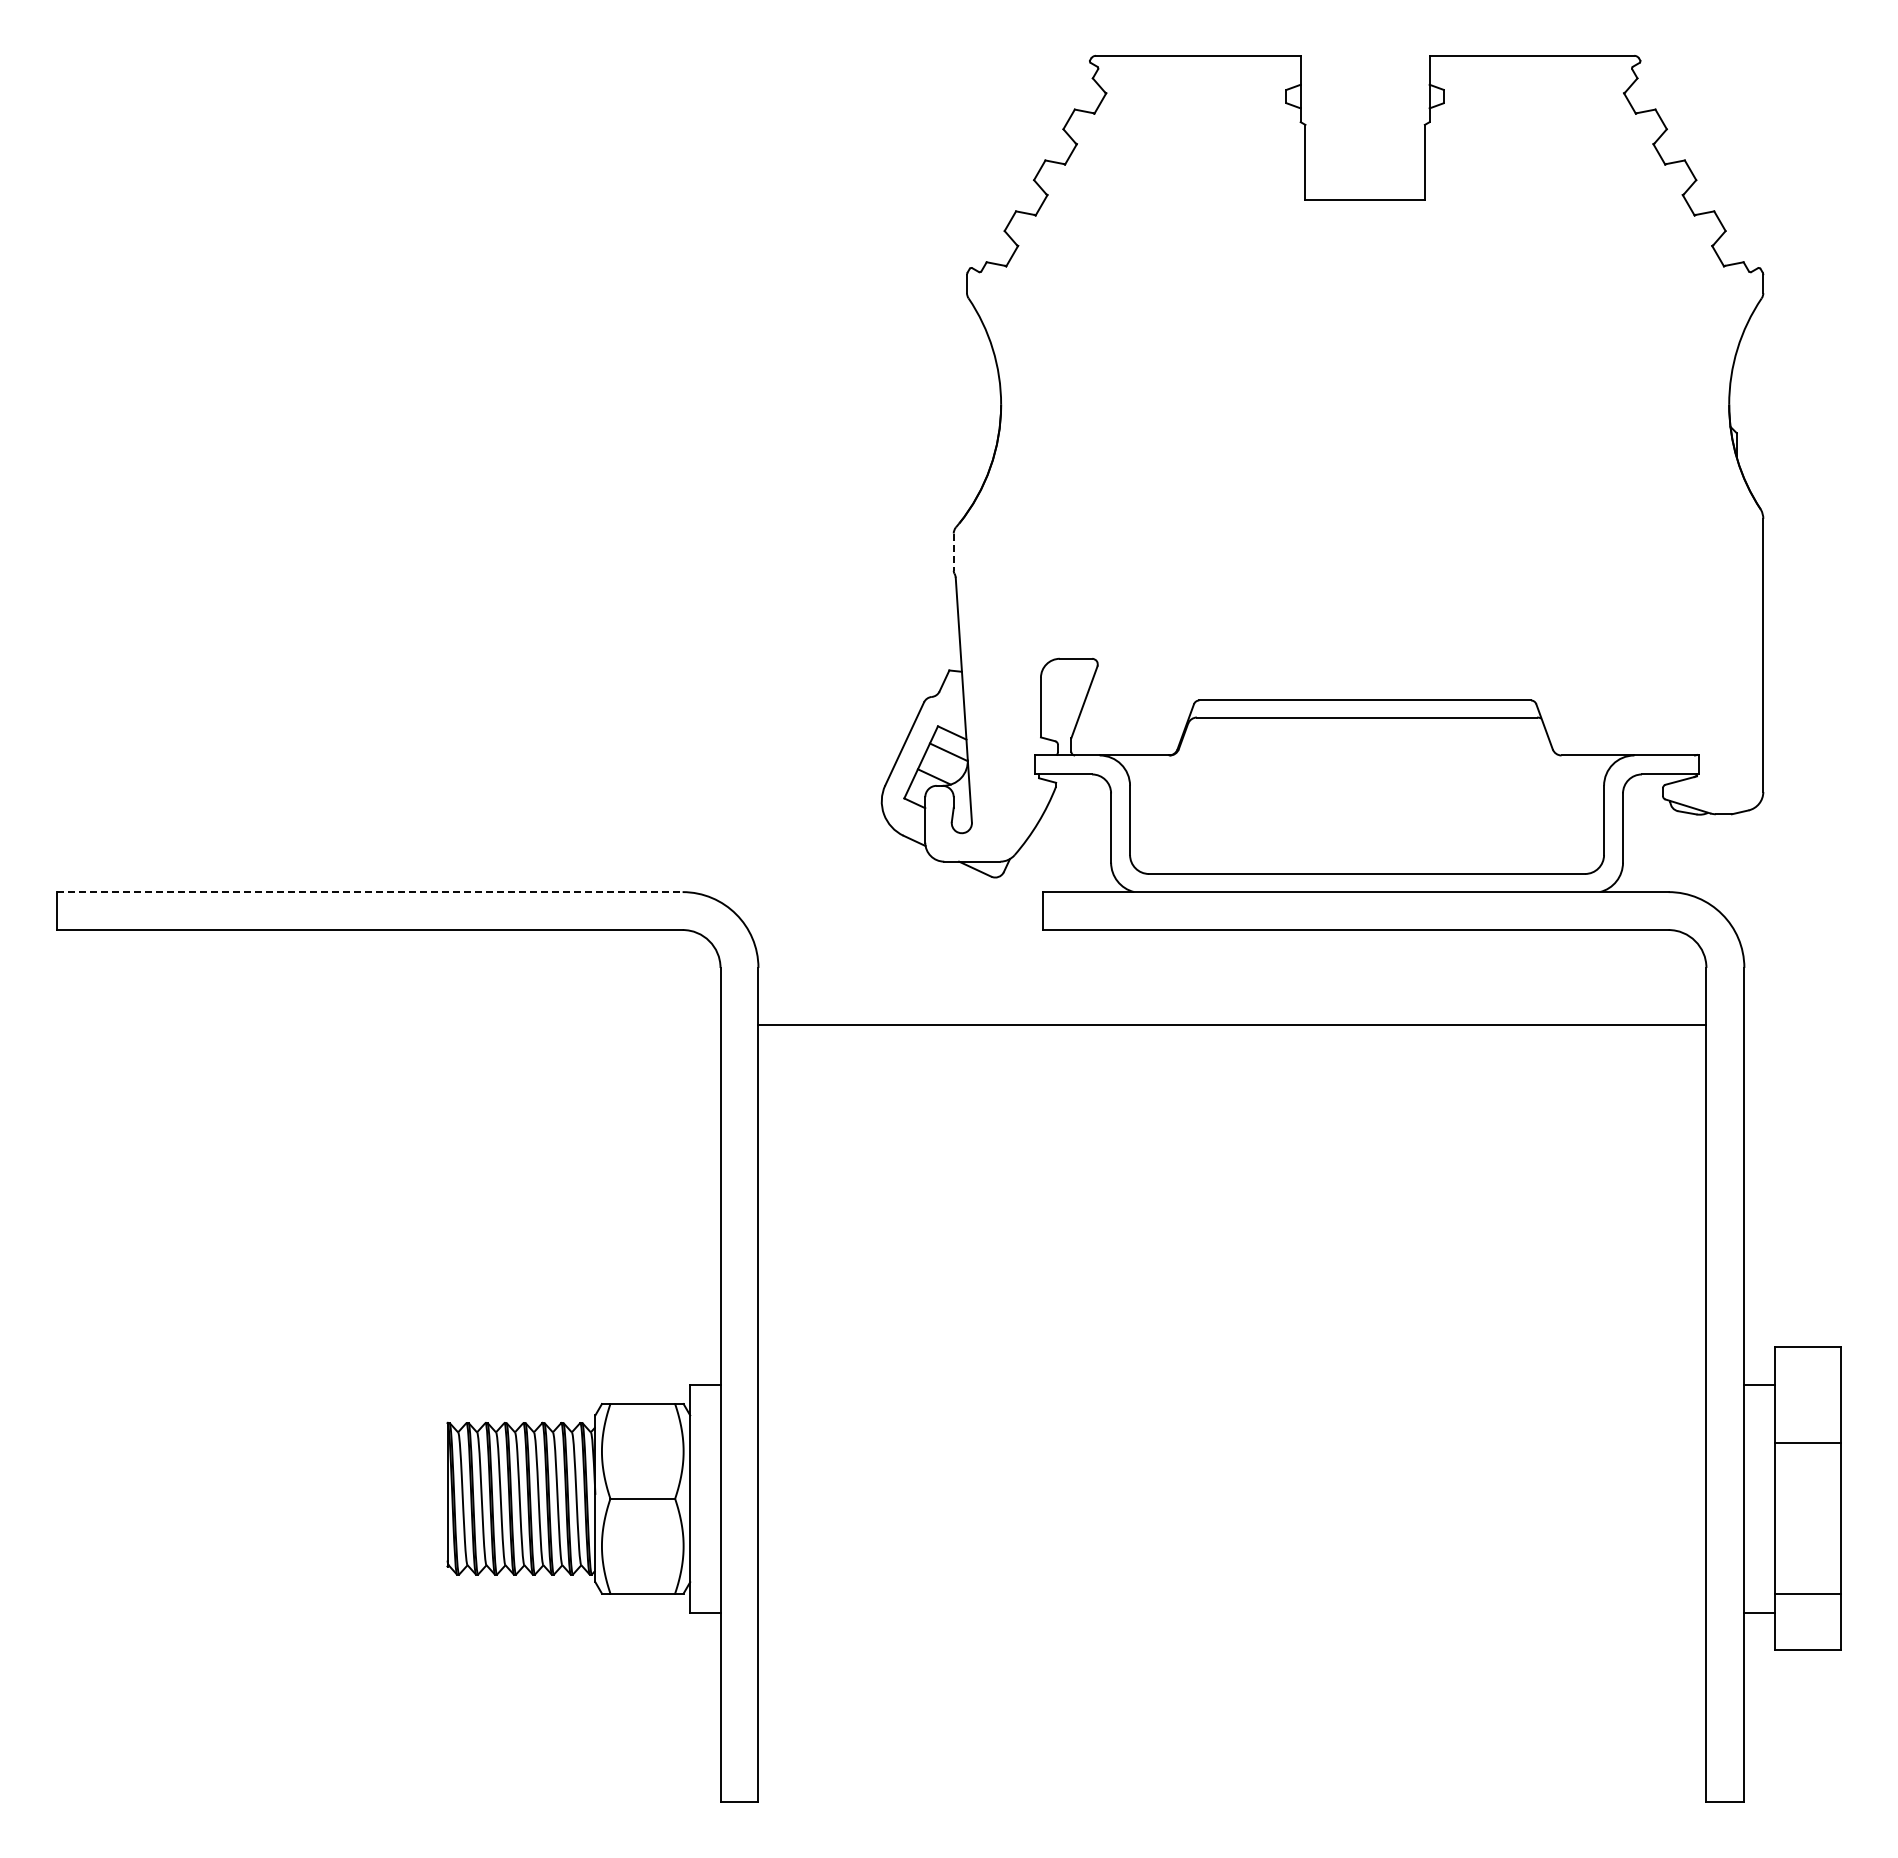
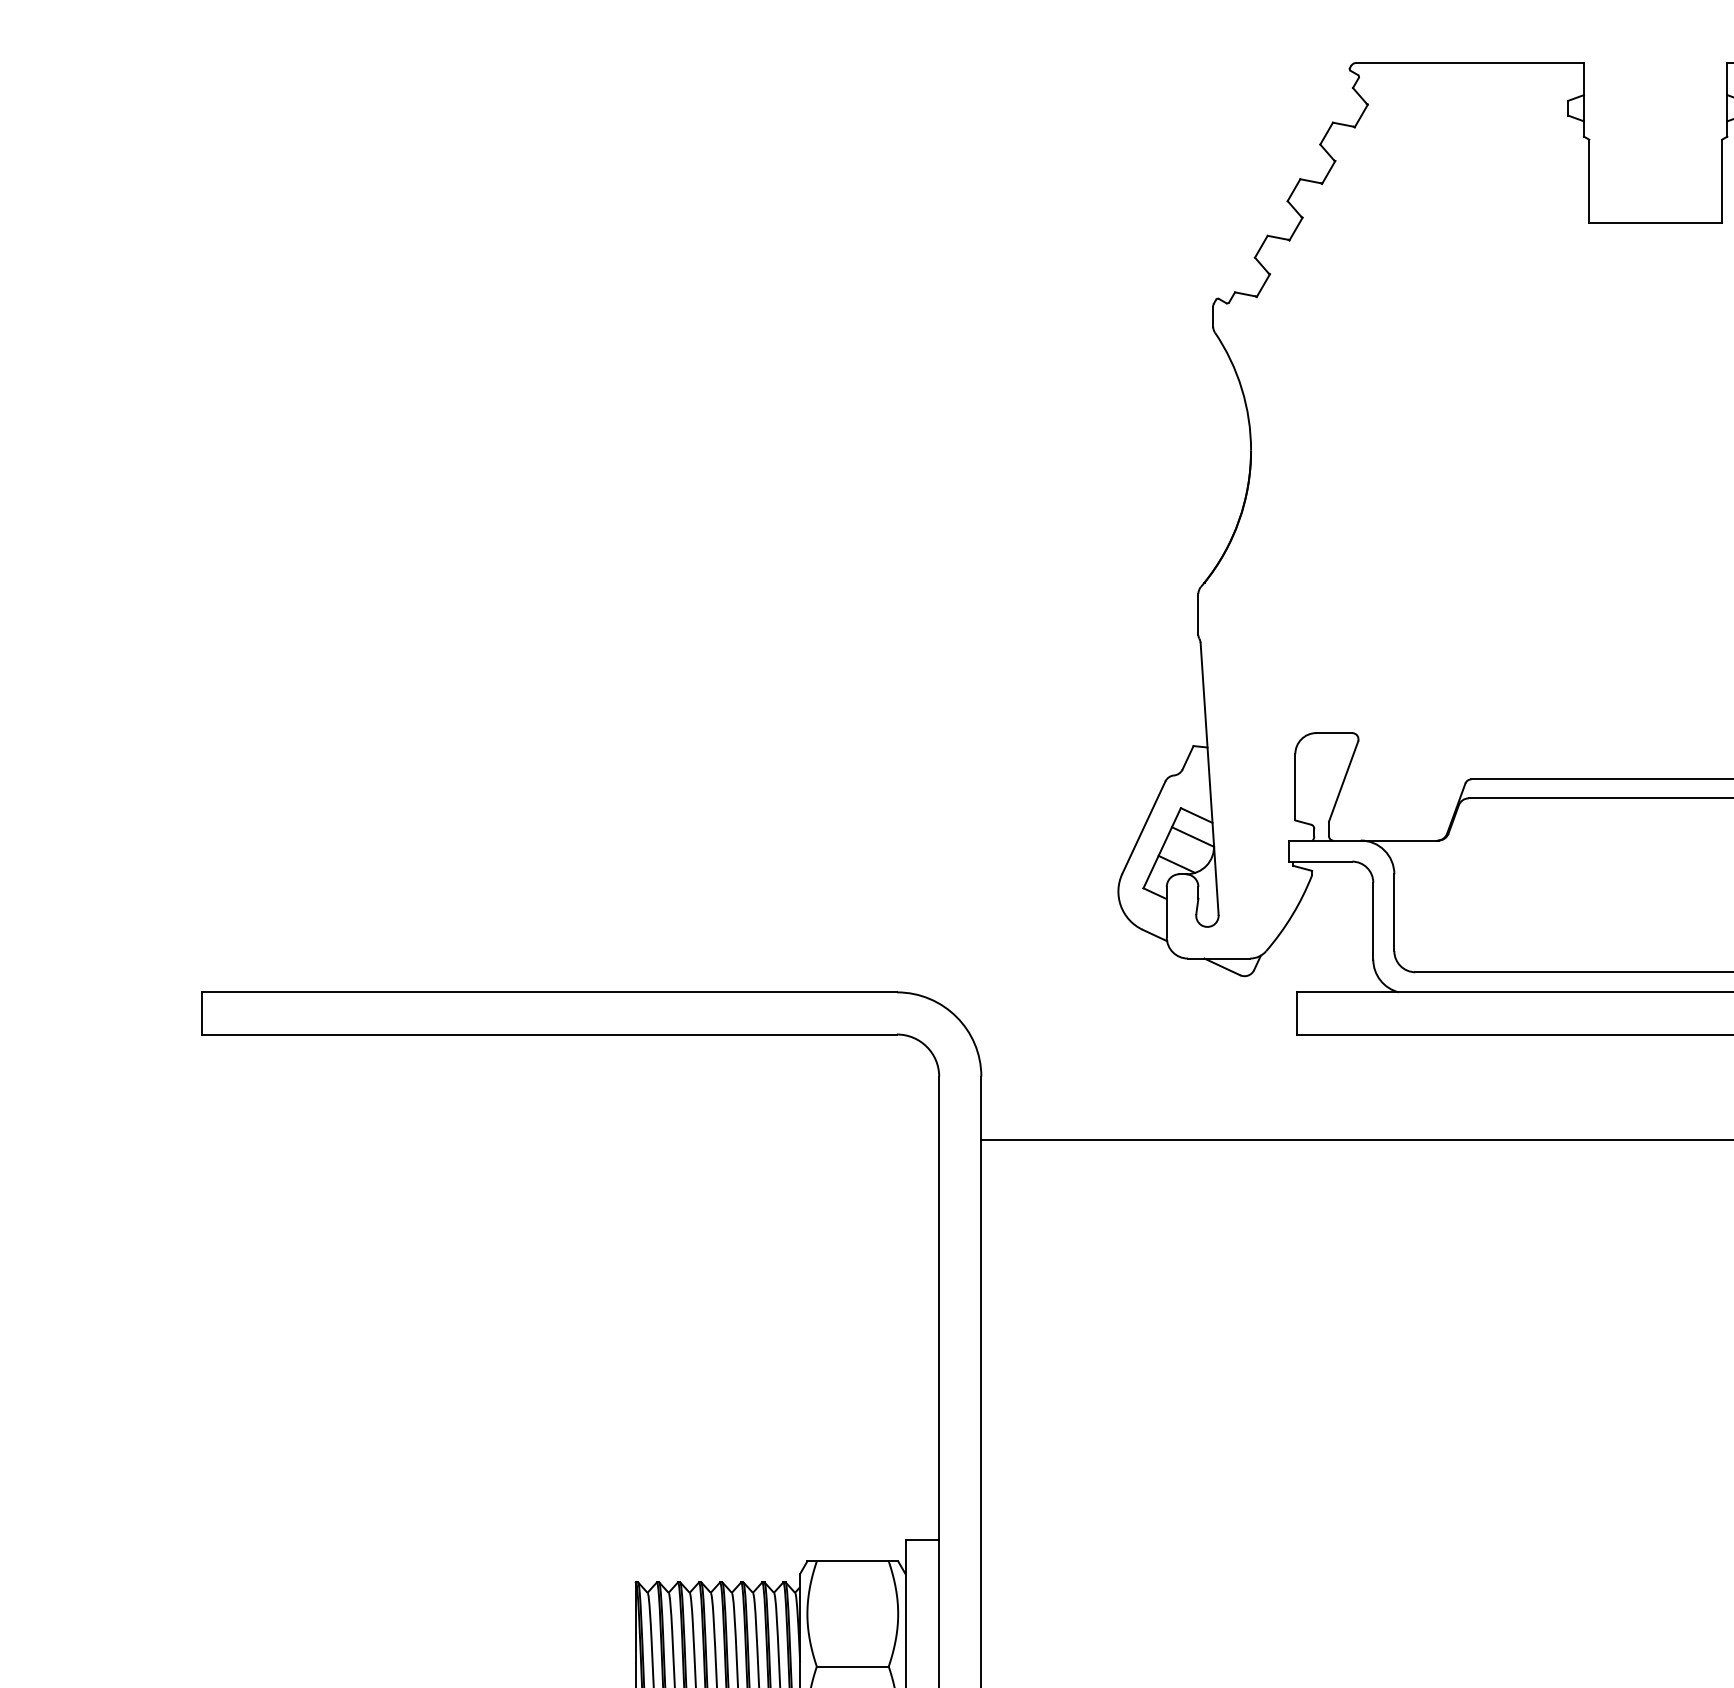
line: (953, 552) -> (1198, 614), dashed -> solid
line: (369, 892) -> (549, 992), dashed -> solid

